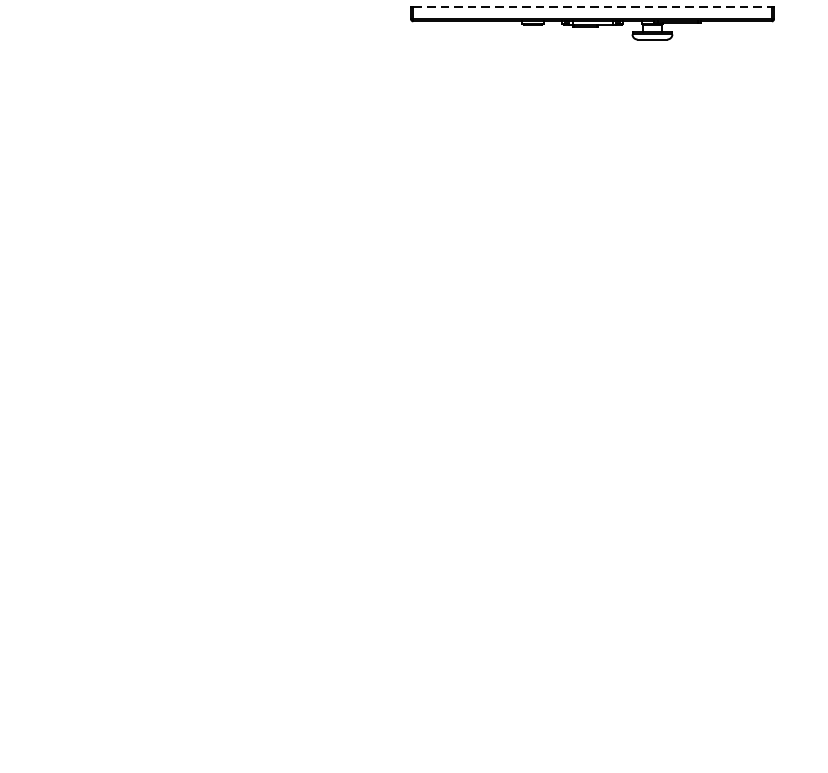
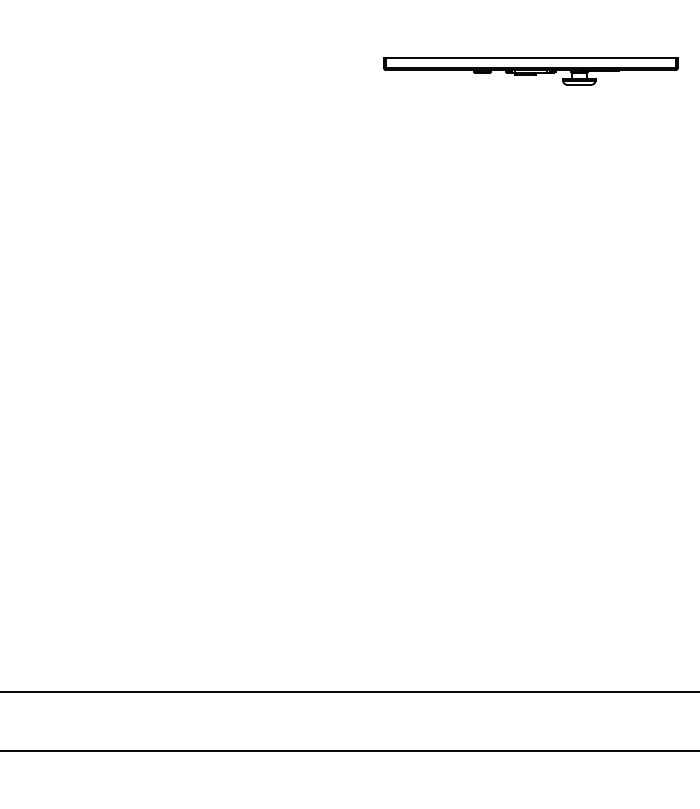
line: (592, 7) -> (530, 58), dashed -> solid

